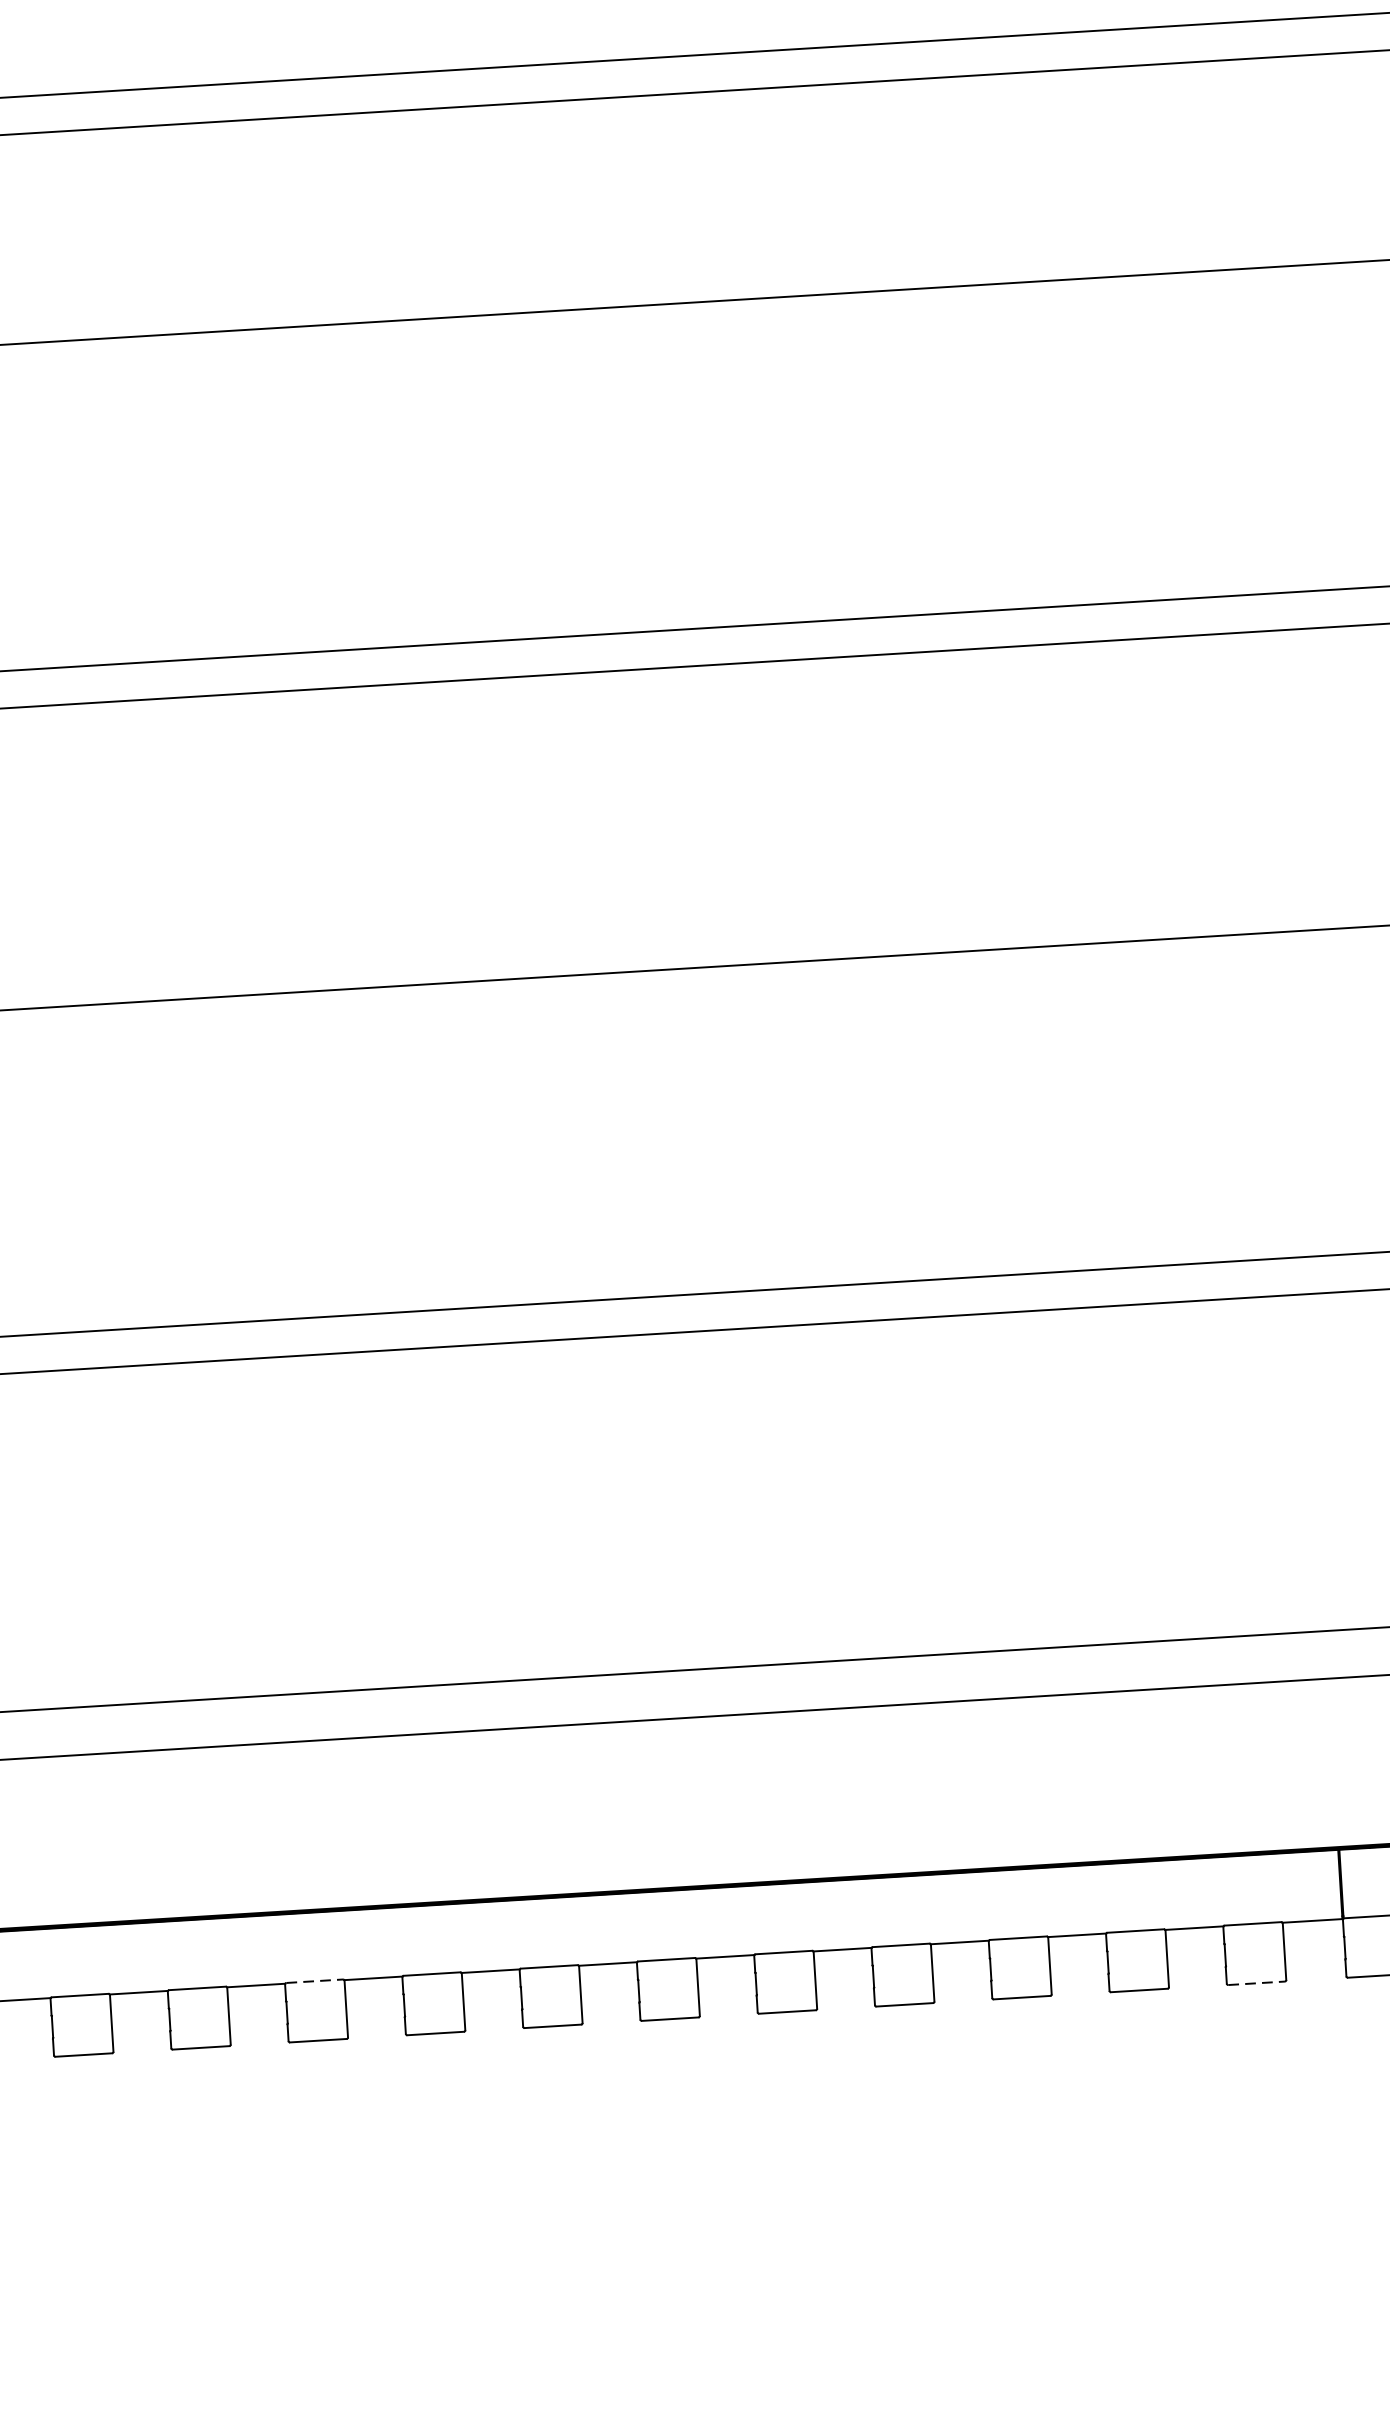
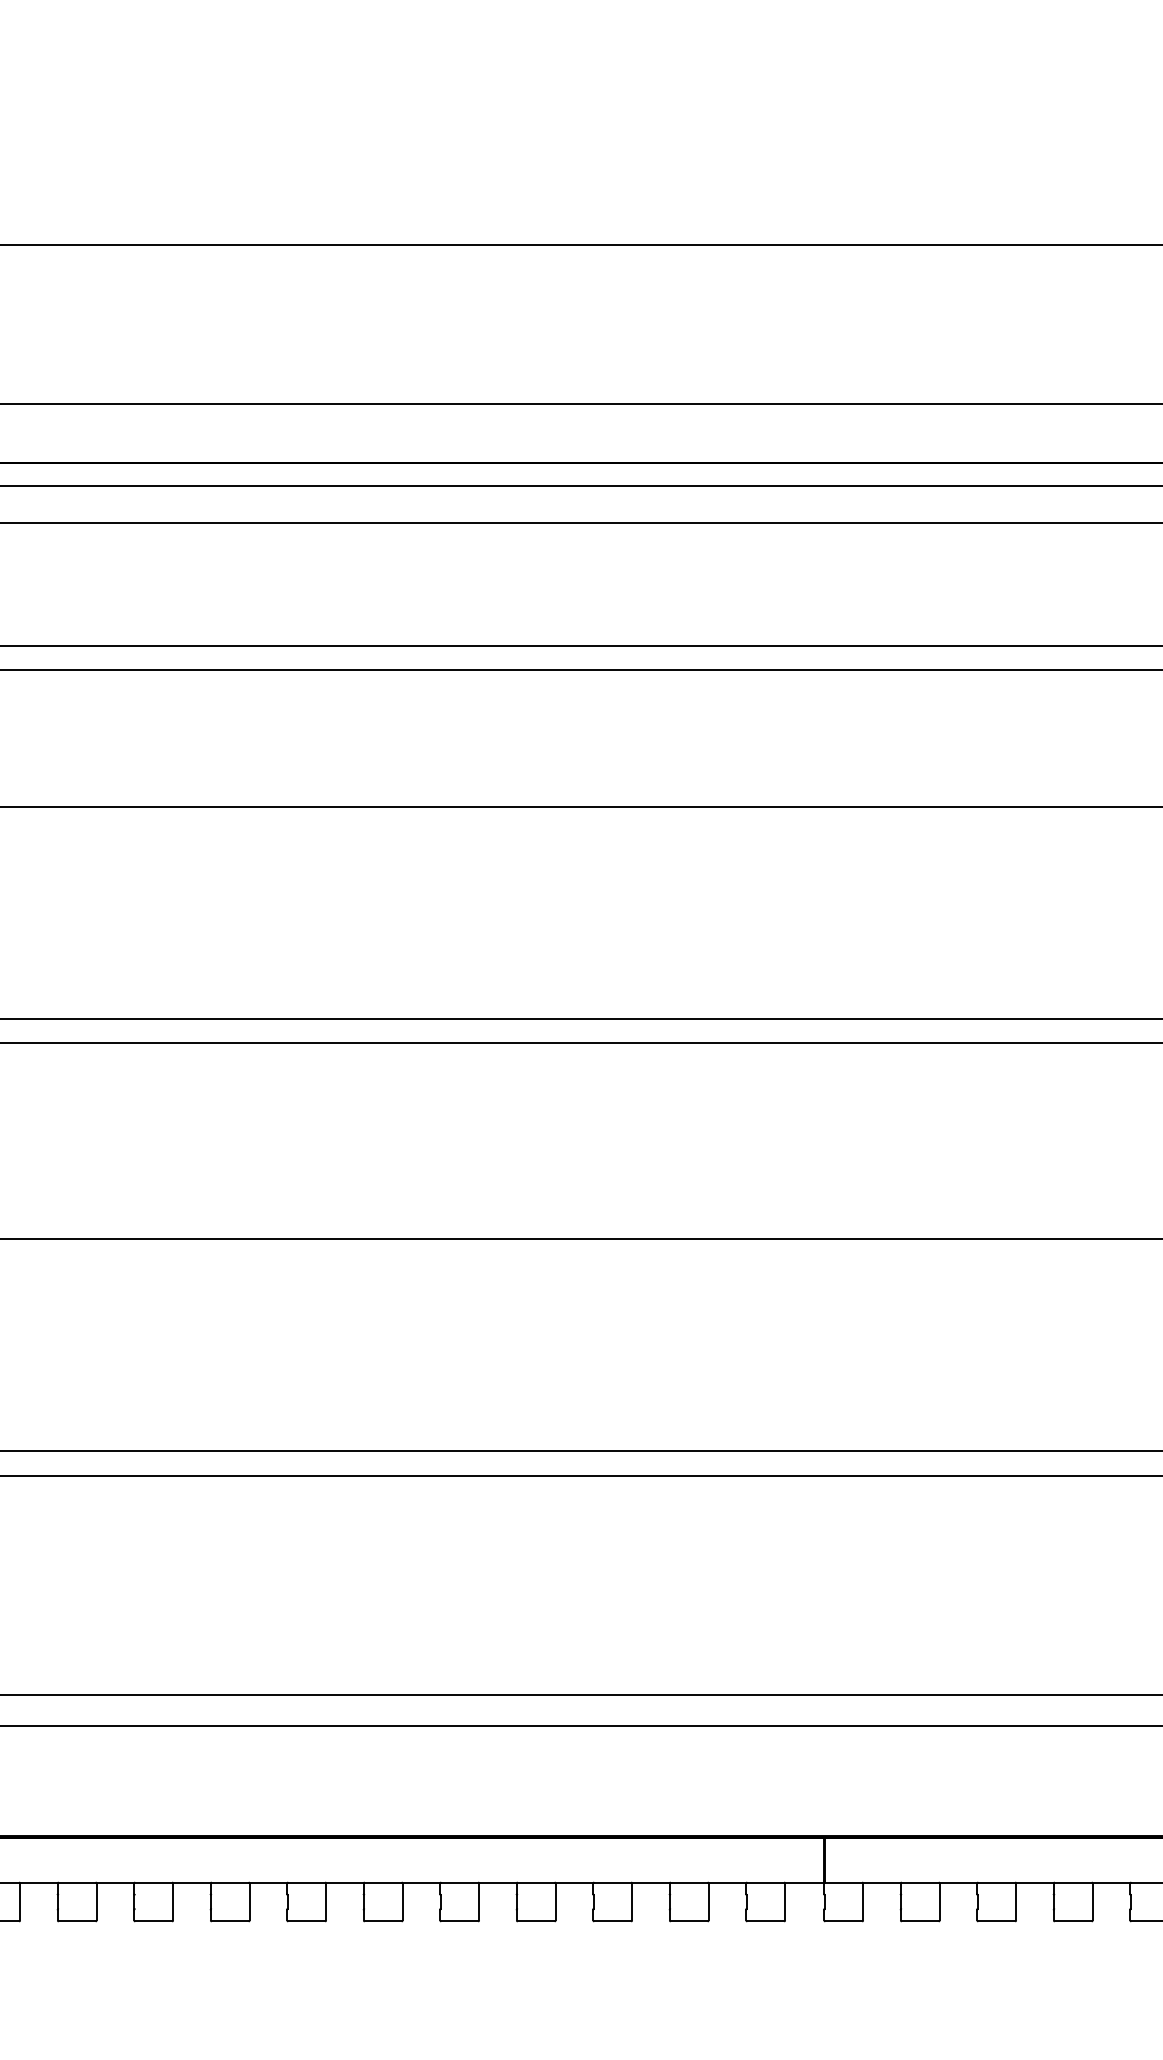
line: (315, 1981) -> (154, 1882), dashed -> solid
line: (1257, 1983) -> (766, 1921), dashed -> solid

